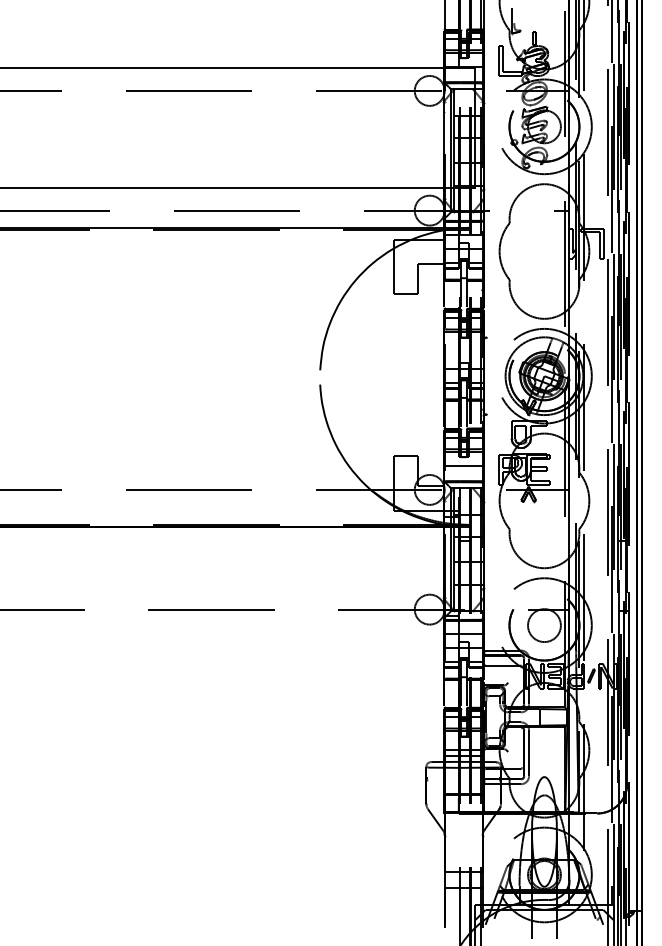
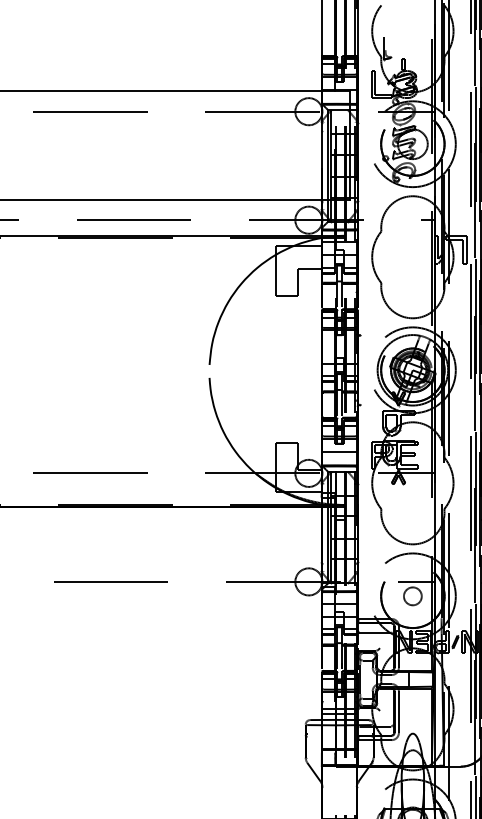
circle: (544, 625) -> (412, 596), size x0.6

